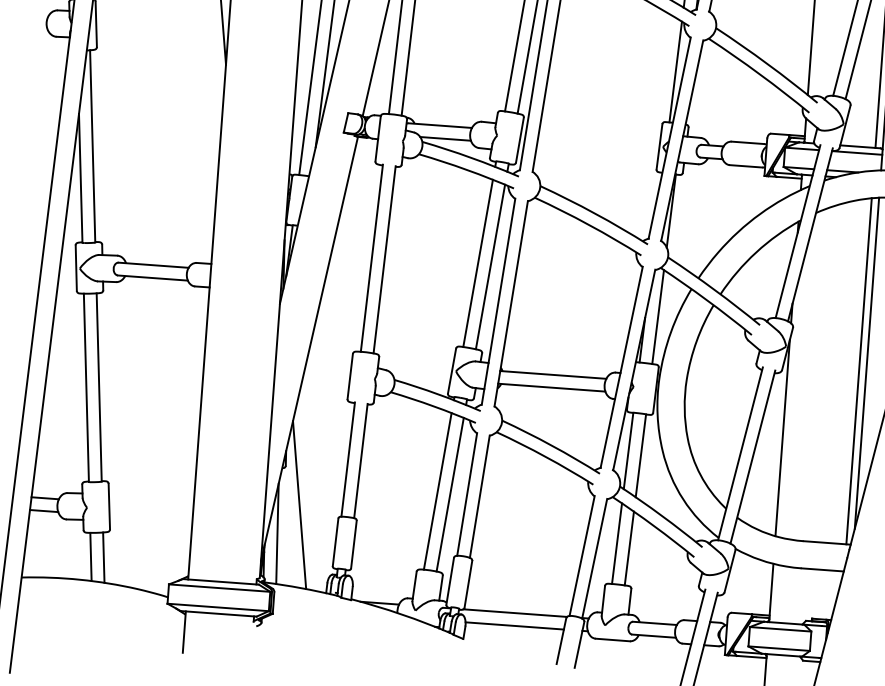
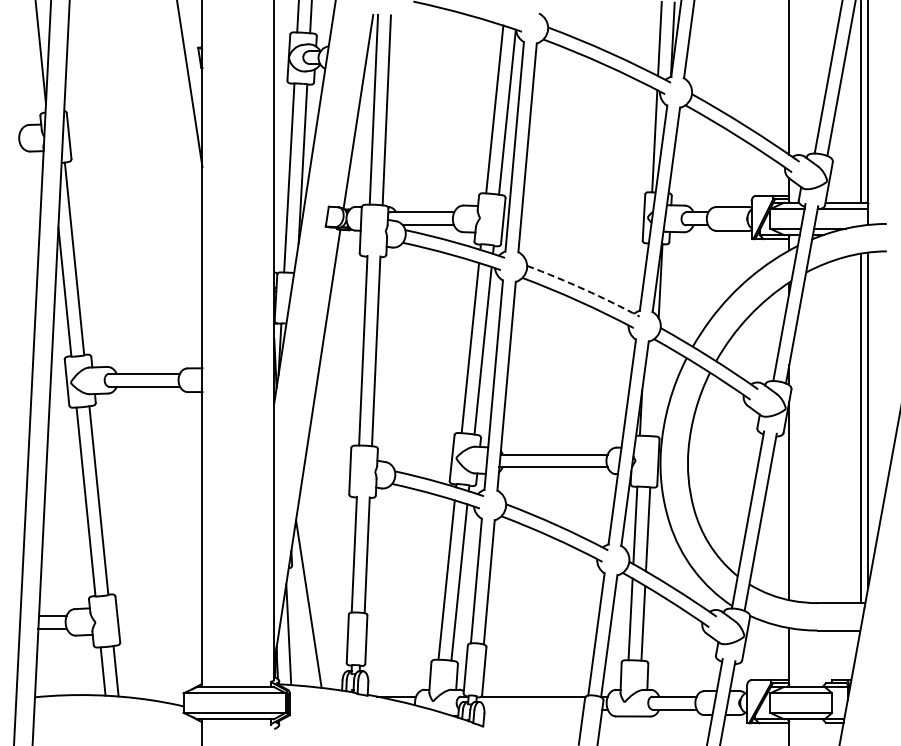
line: (595, 213) -> (584, 289), solid -> dashed
line: (657, 316) -> (654, 388), removed
line: (514, 625) -> (533, 709), removed

